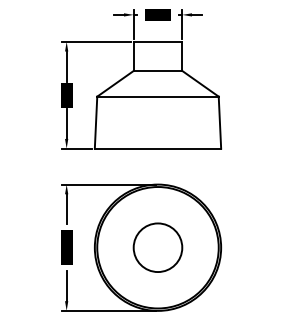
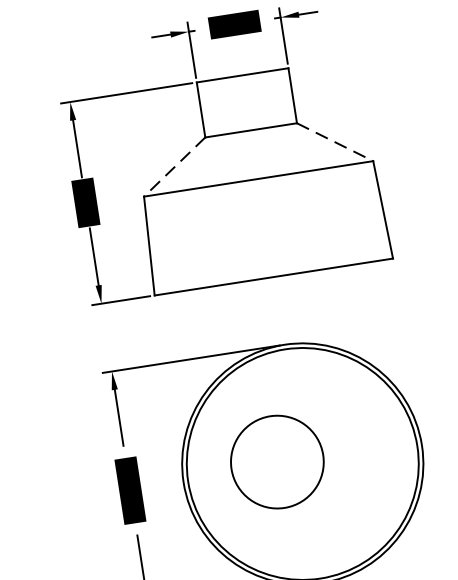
line: (115, 84) -> (174, 168), solid -> dashed
line: (200, 84) -> (335, 143), solid -> dashed
circle: (157, 247) -> (276, 461), moved

